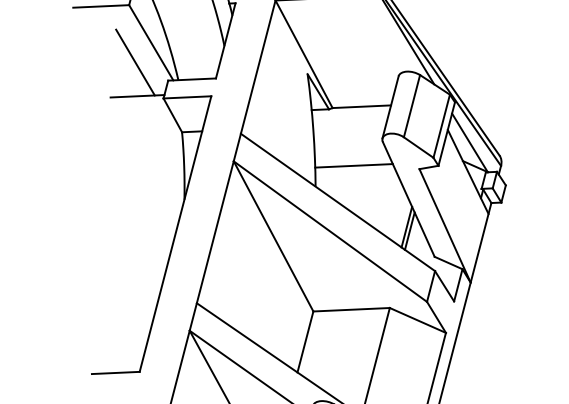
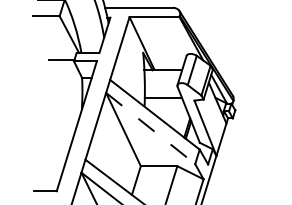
line: (133, 62) -> (60, 43), removed
line: (332, 231) -> (151, 128), solid -> dashed

